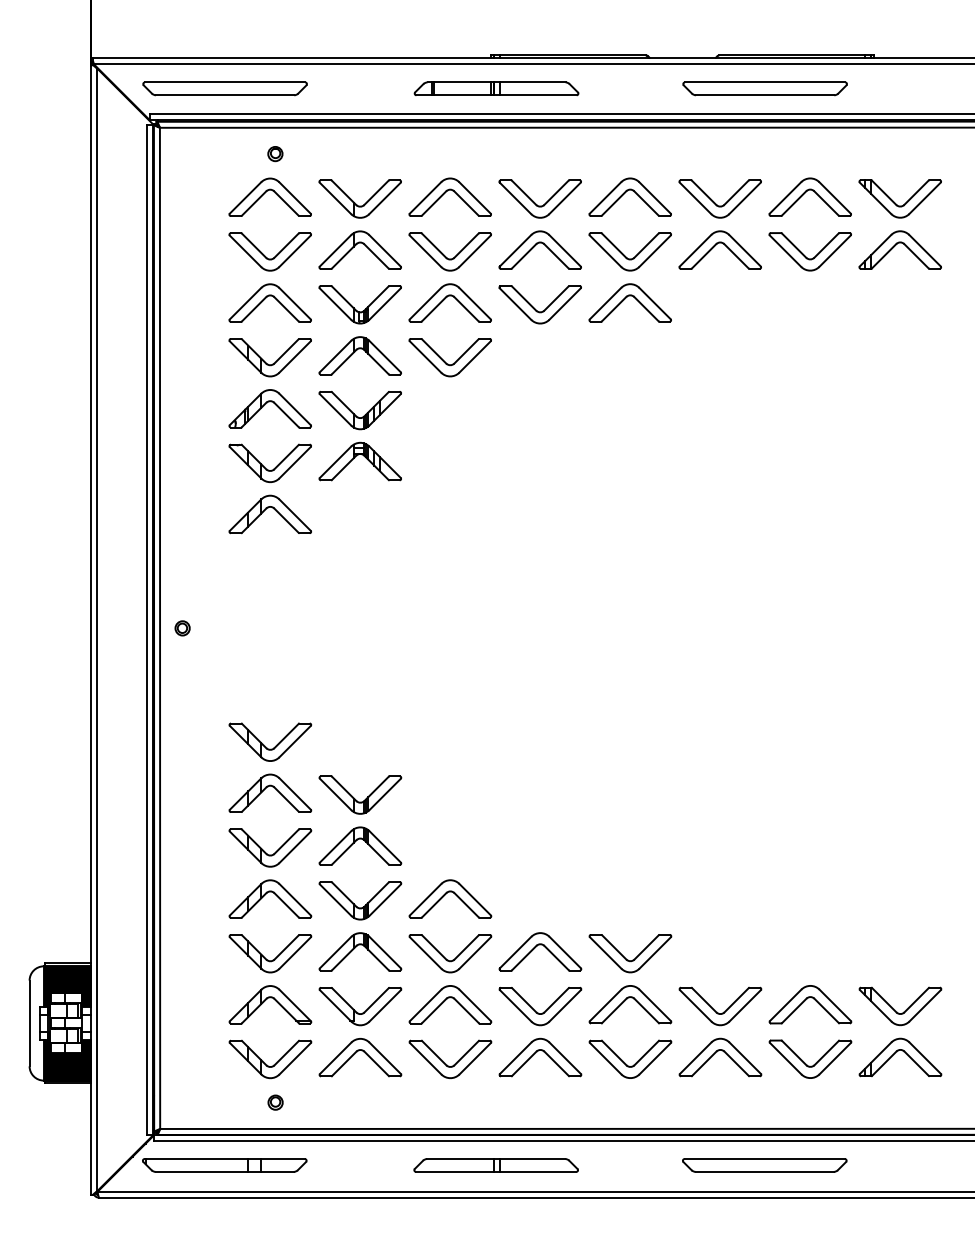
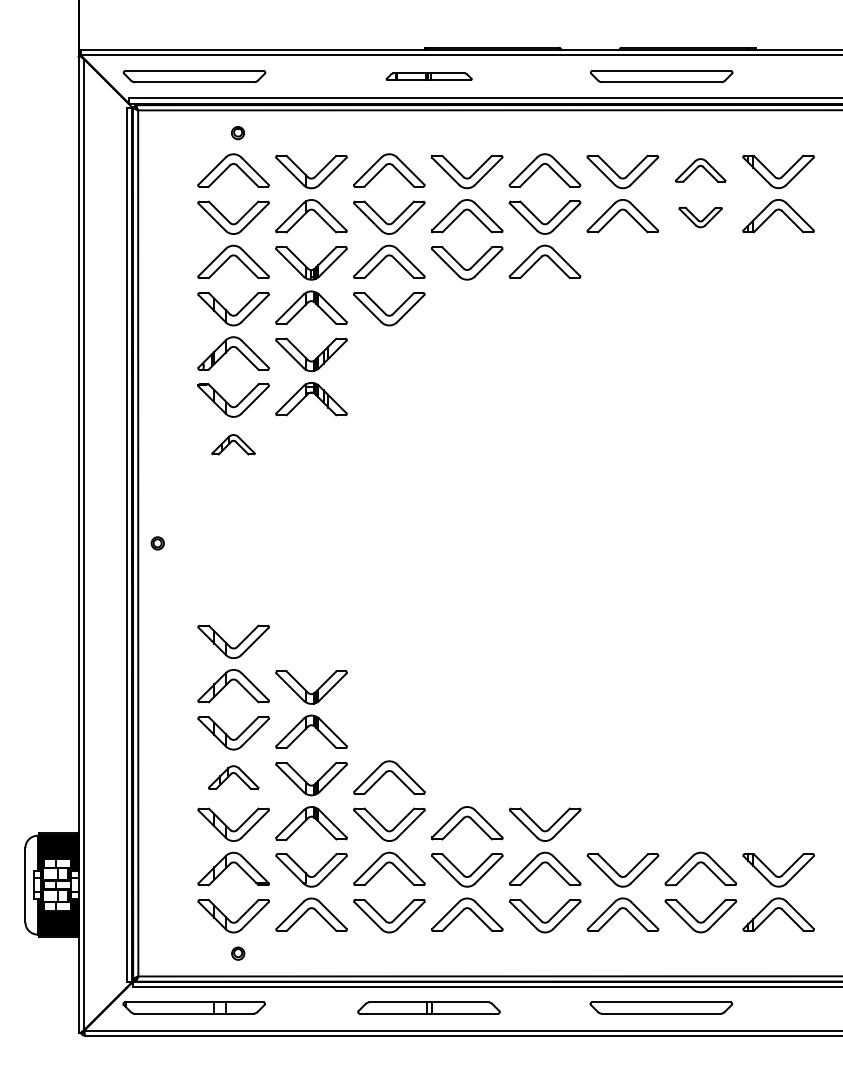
part: (495, 88) -> (428, 76), size x0.6
part: (810, 197) -> (700, 170), size x0.7
part: (810, 251) -> (700, 217), size x0.6
part: (270, 514) -> (233, 444), size x0.6
part: (270, 898) -> (233, 777), size x0.7

